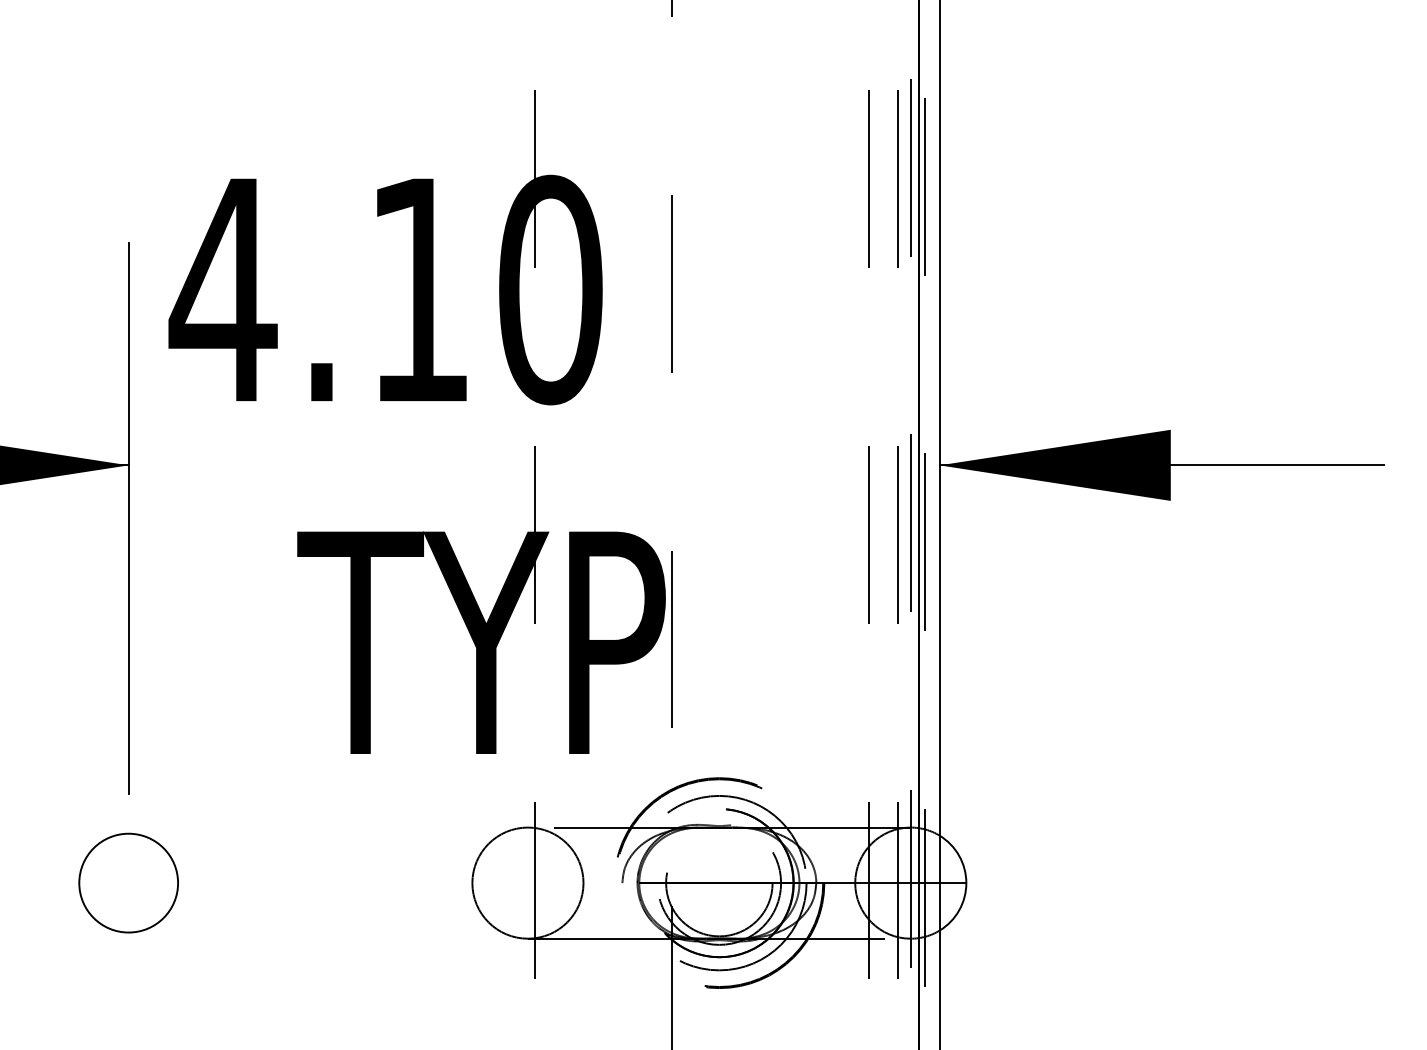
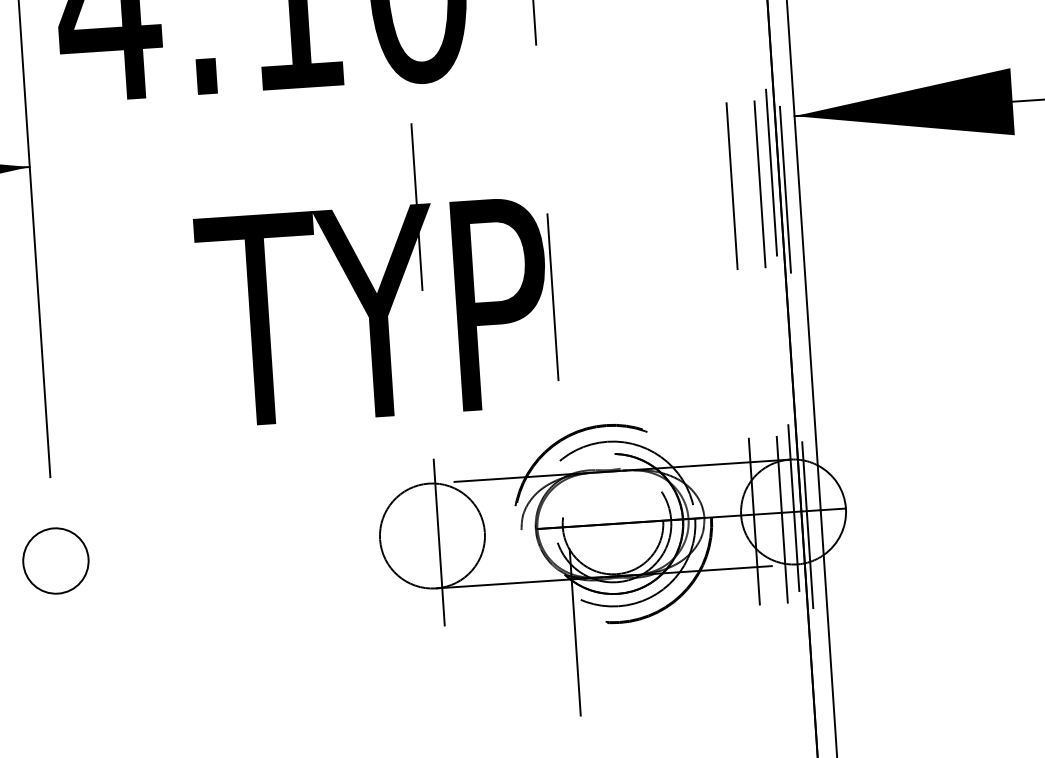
circle: (128, 882) -> (55, 560), size x0.7

